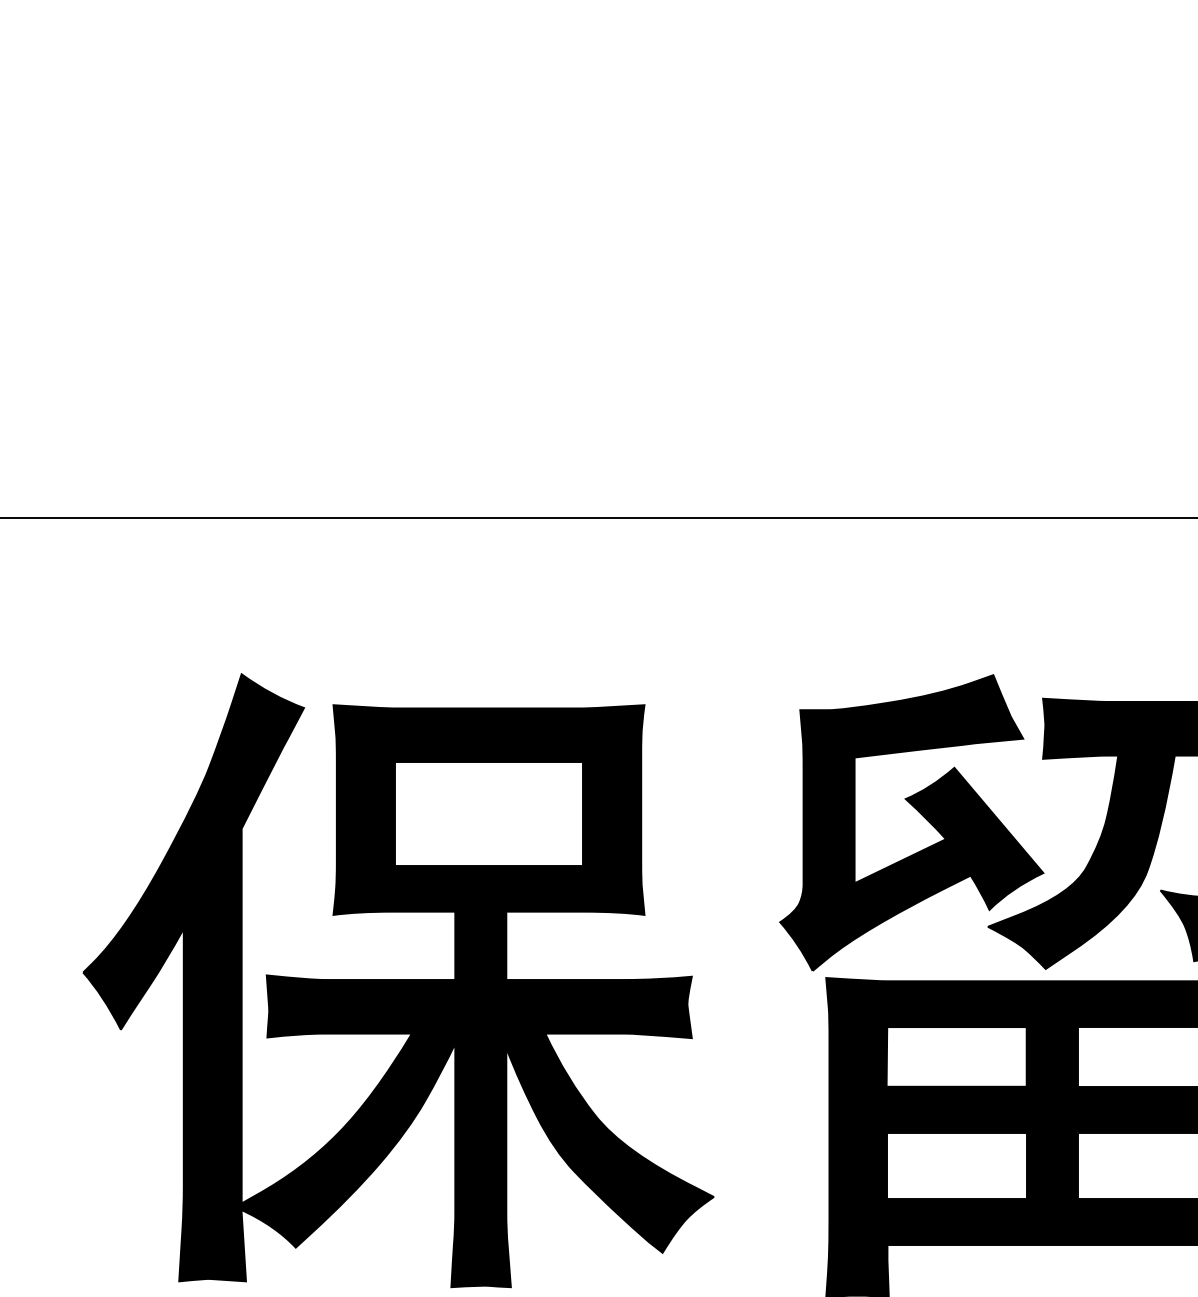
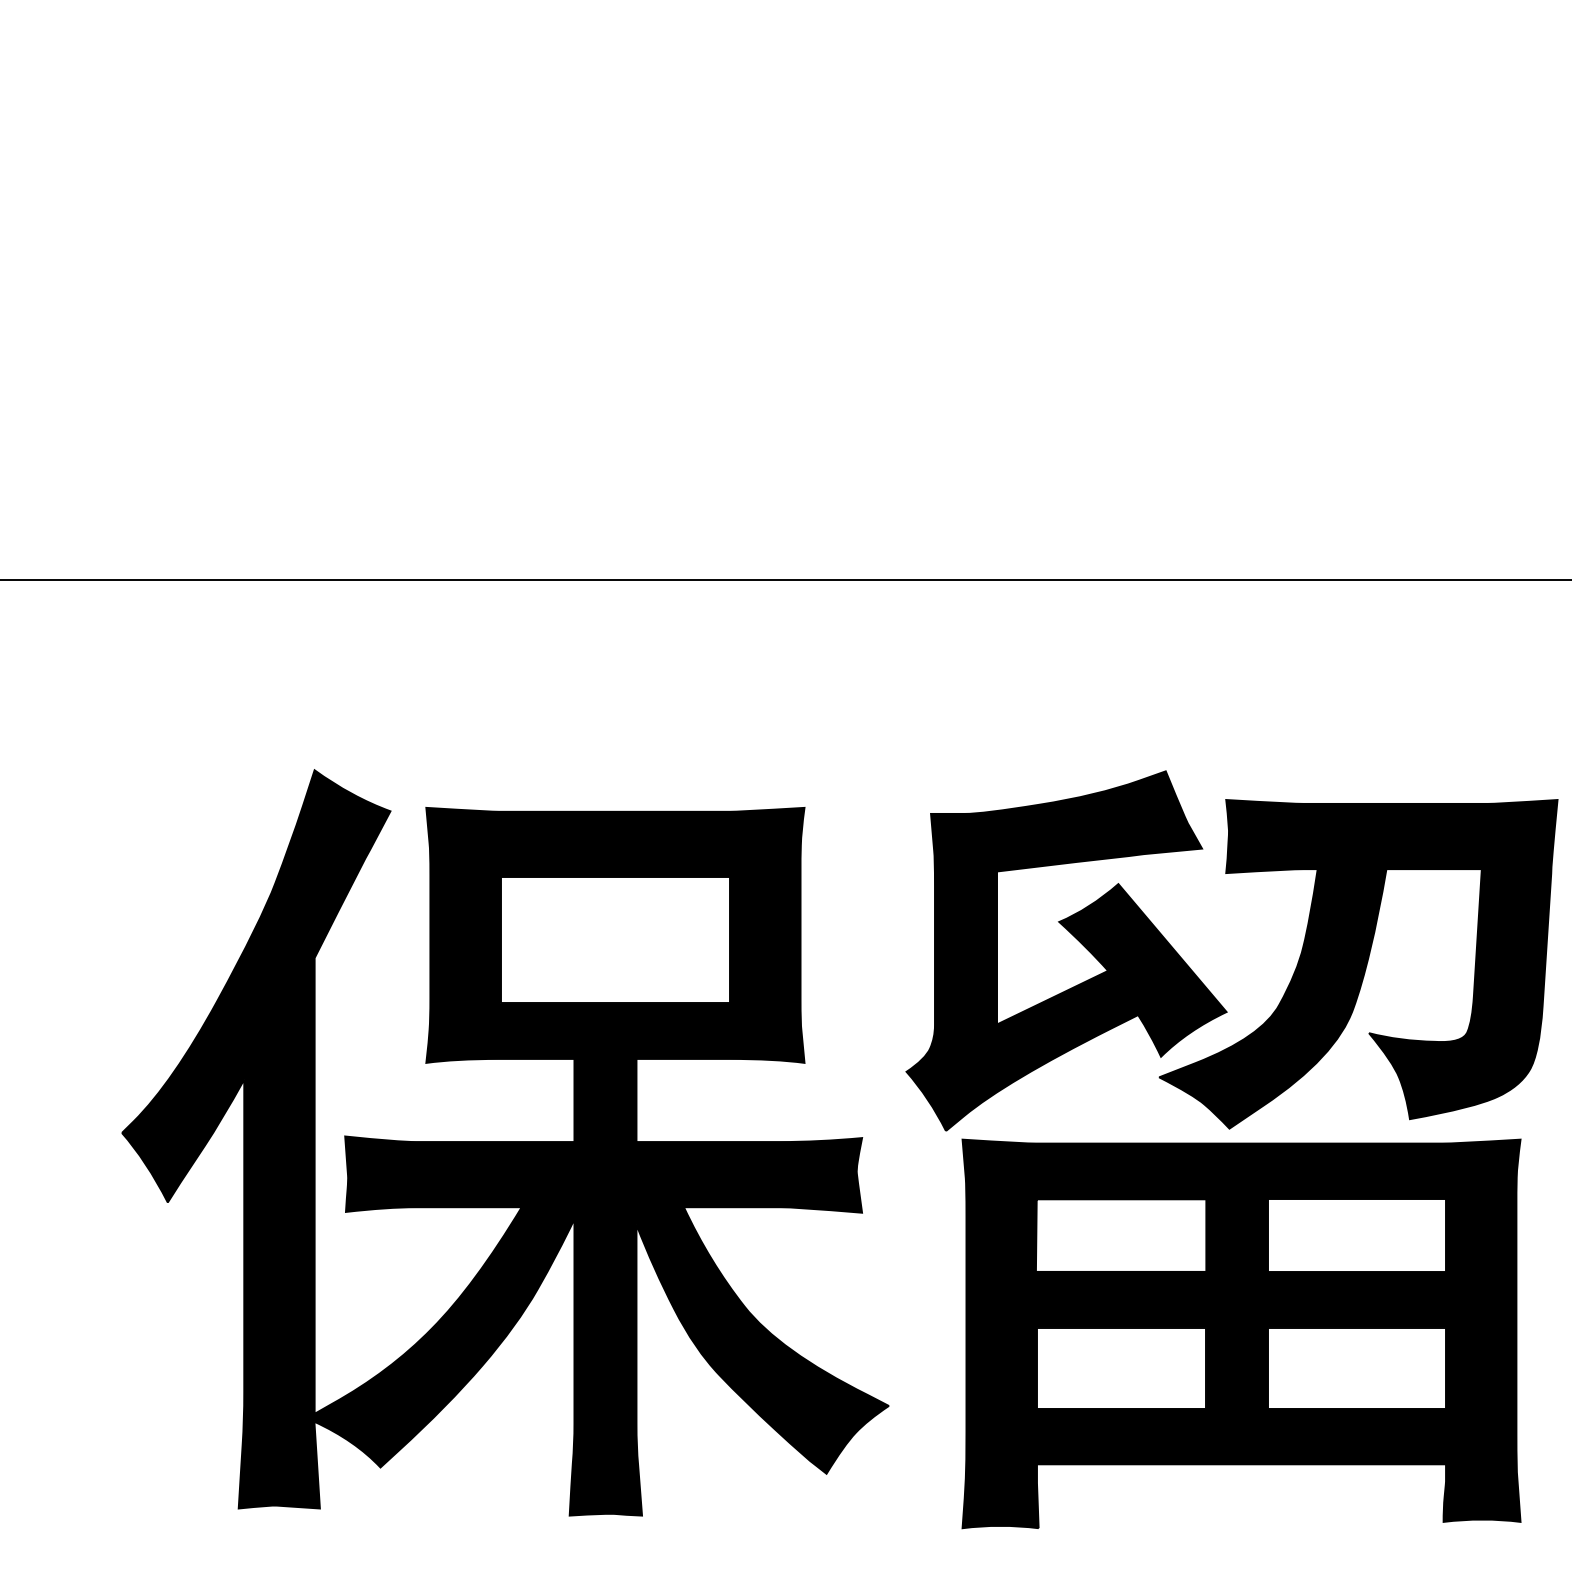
part: (398, 980) -> (505, 1142), moved

